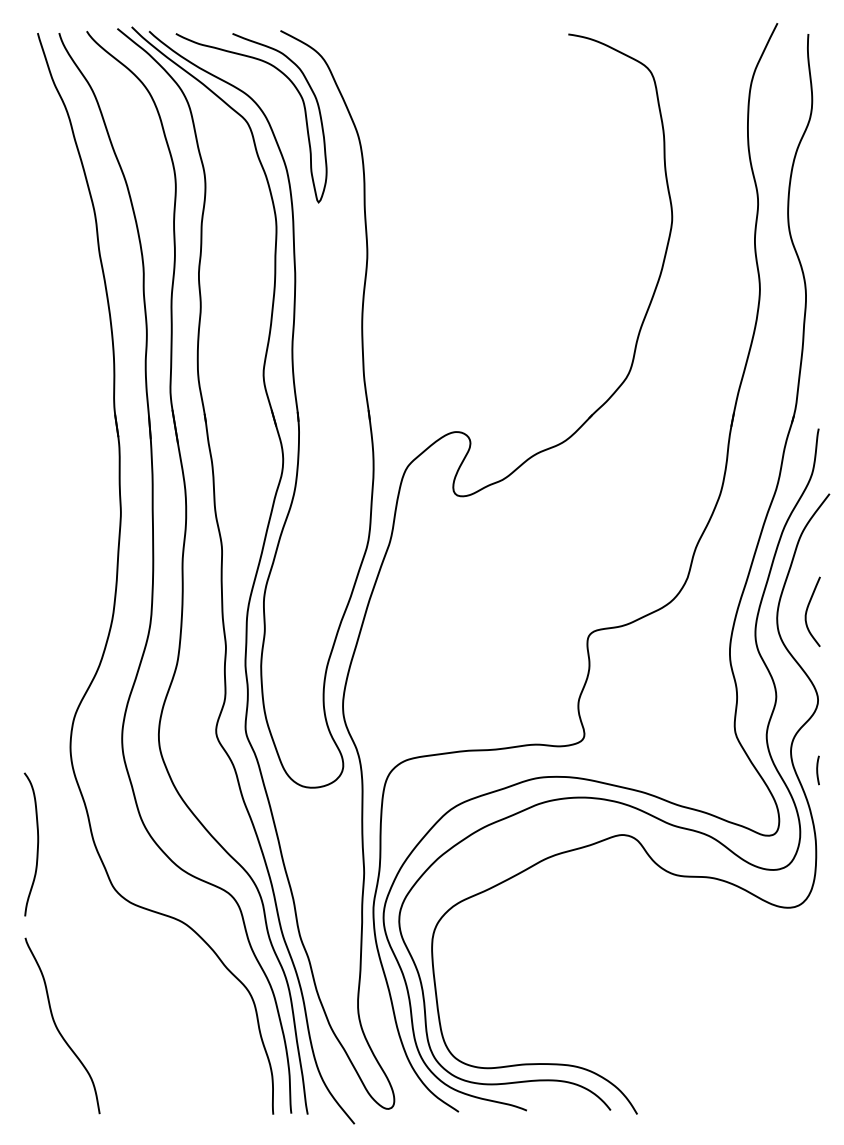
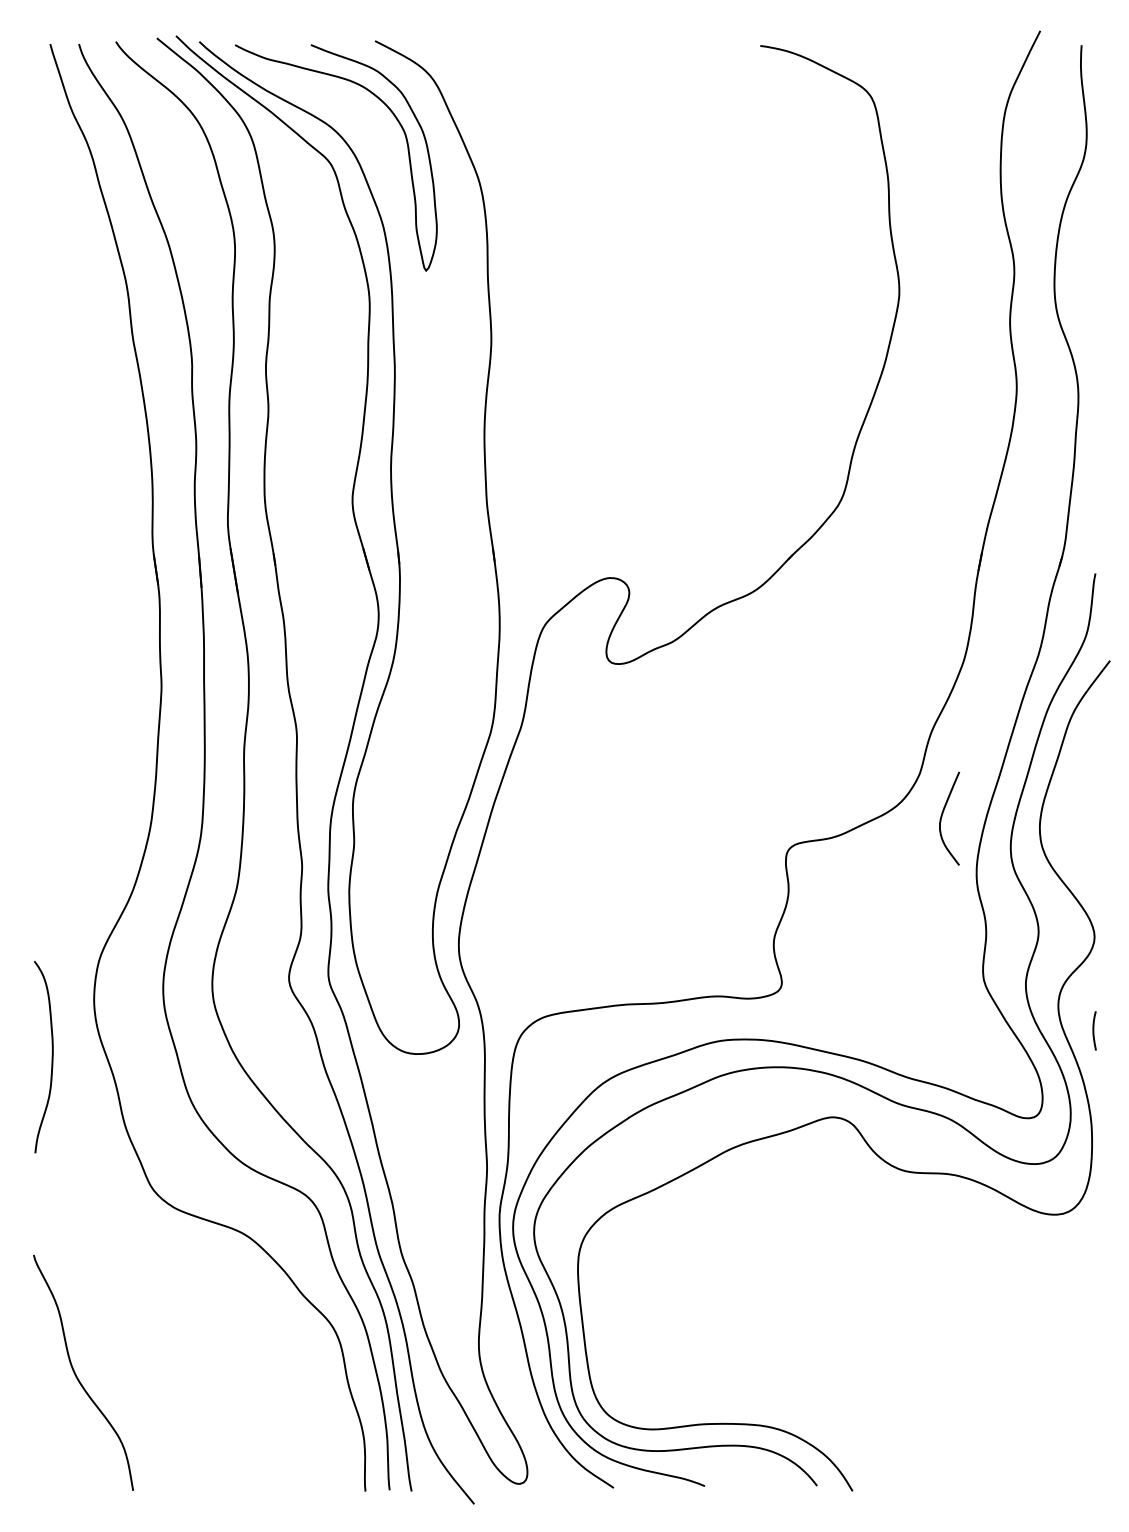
curve: (807, 610) -> (942, 817), moved
curve: (37, 844) -> (51, 1057), moved

